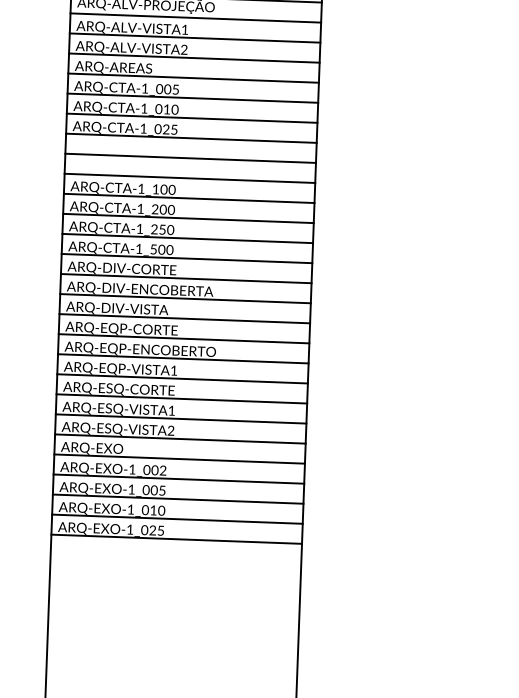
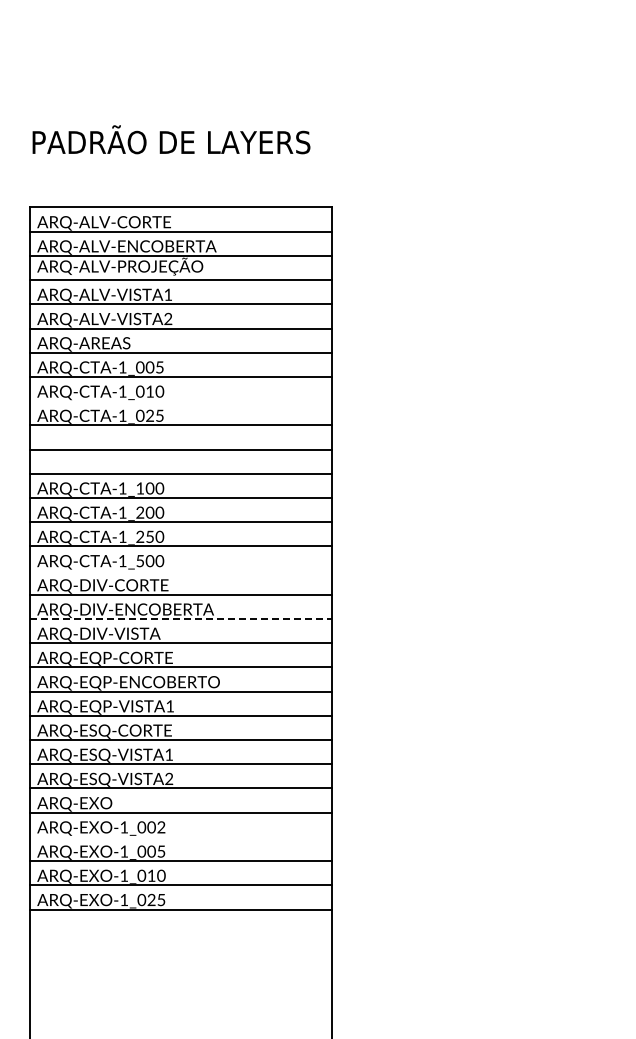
line: (191, 118) -> (180, 401), removed
line: (186, 258) -> (180, 570), removed
line: (186, 299) -> (181, 619), solid -> dashed
line: (178, 478) -> (180, 836), removed

